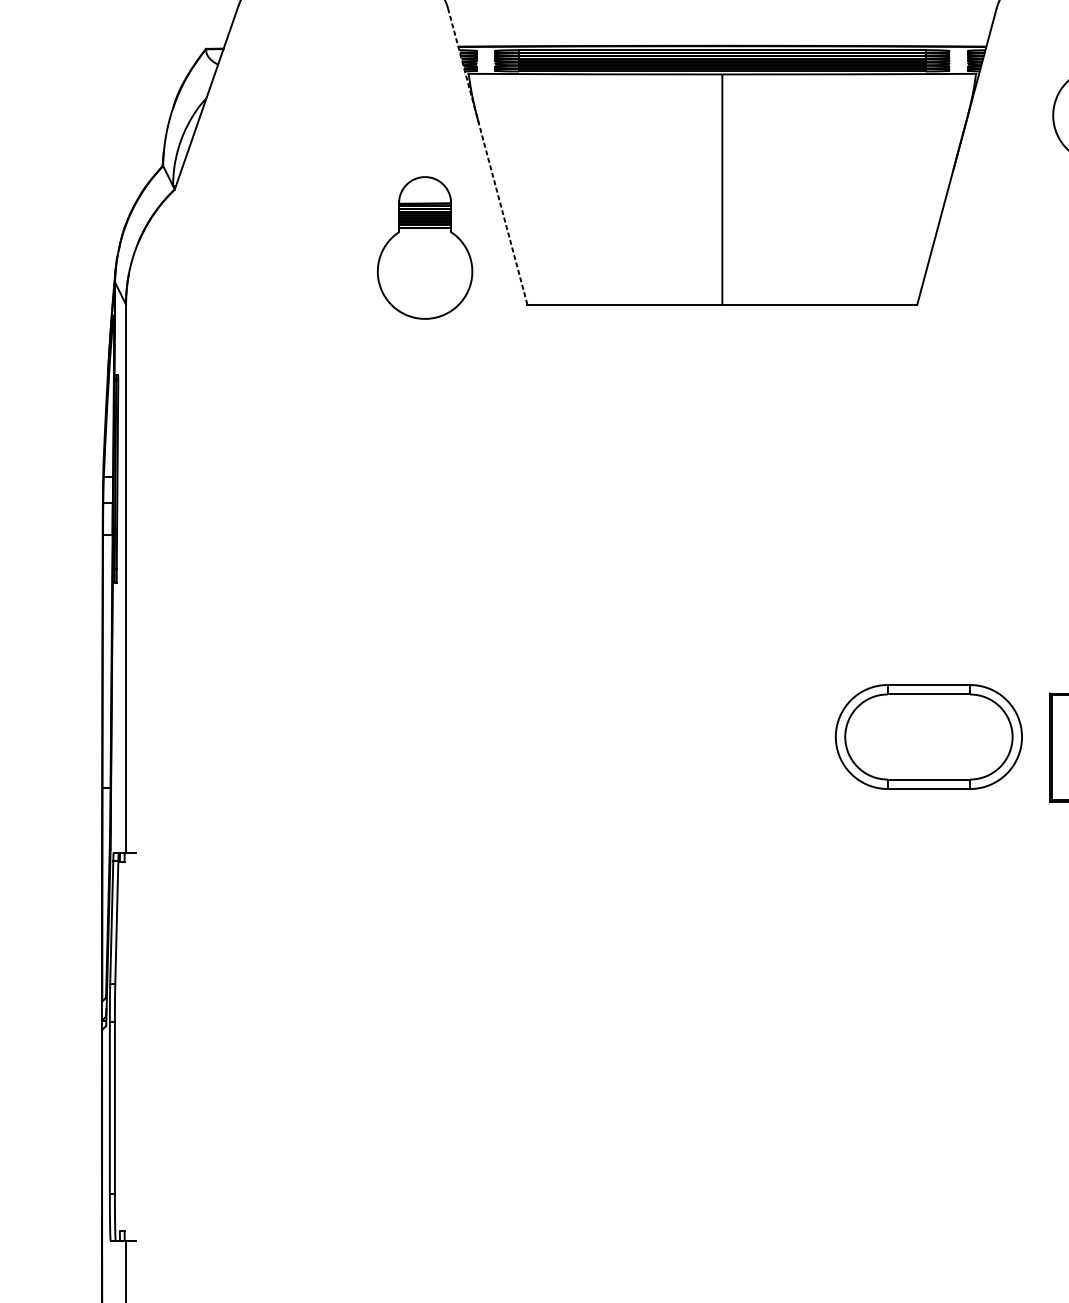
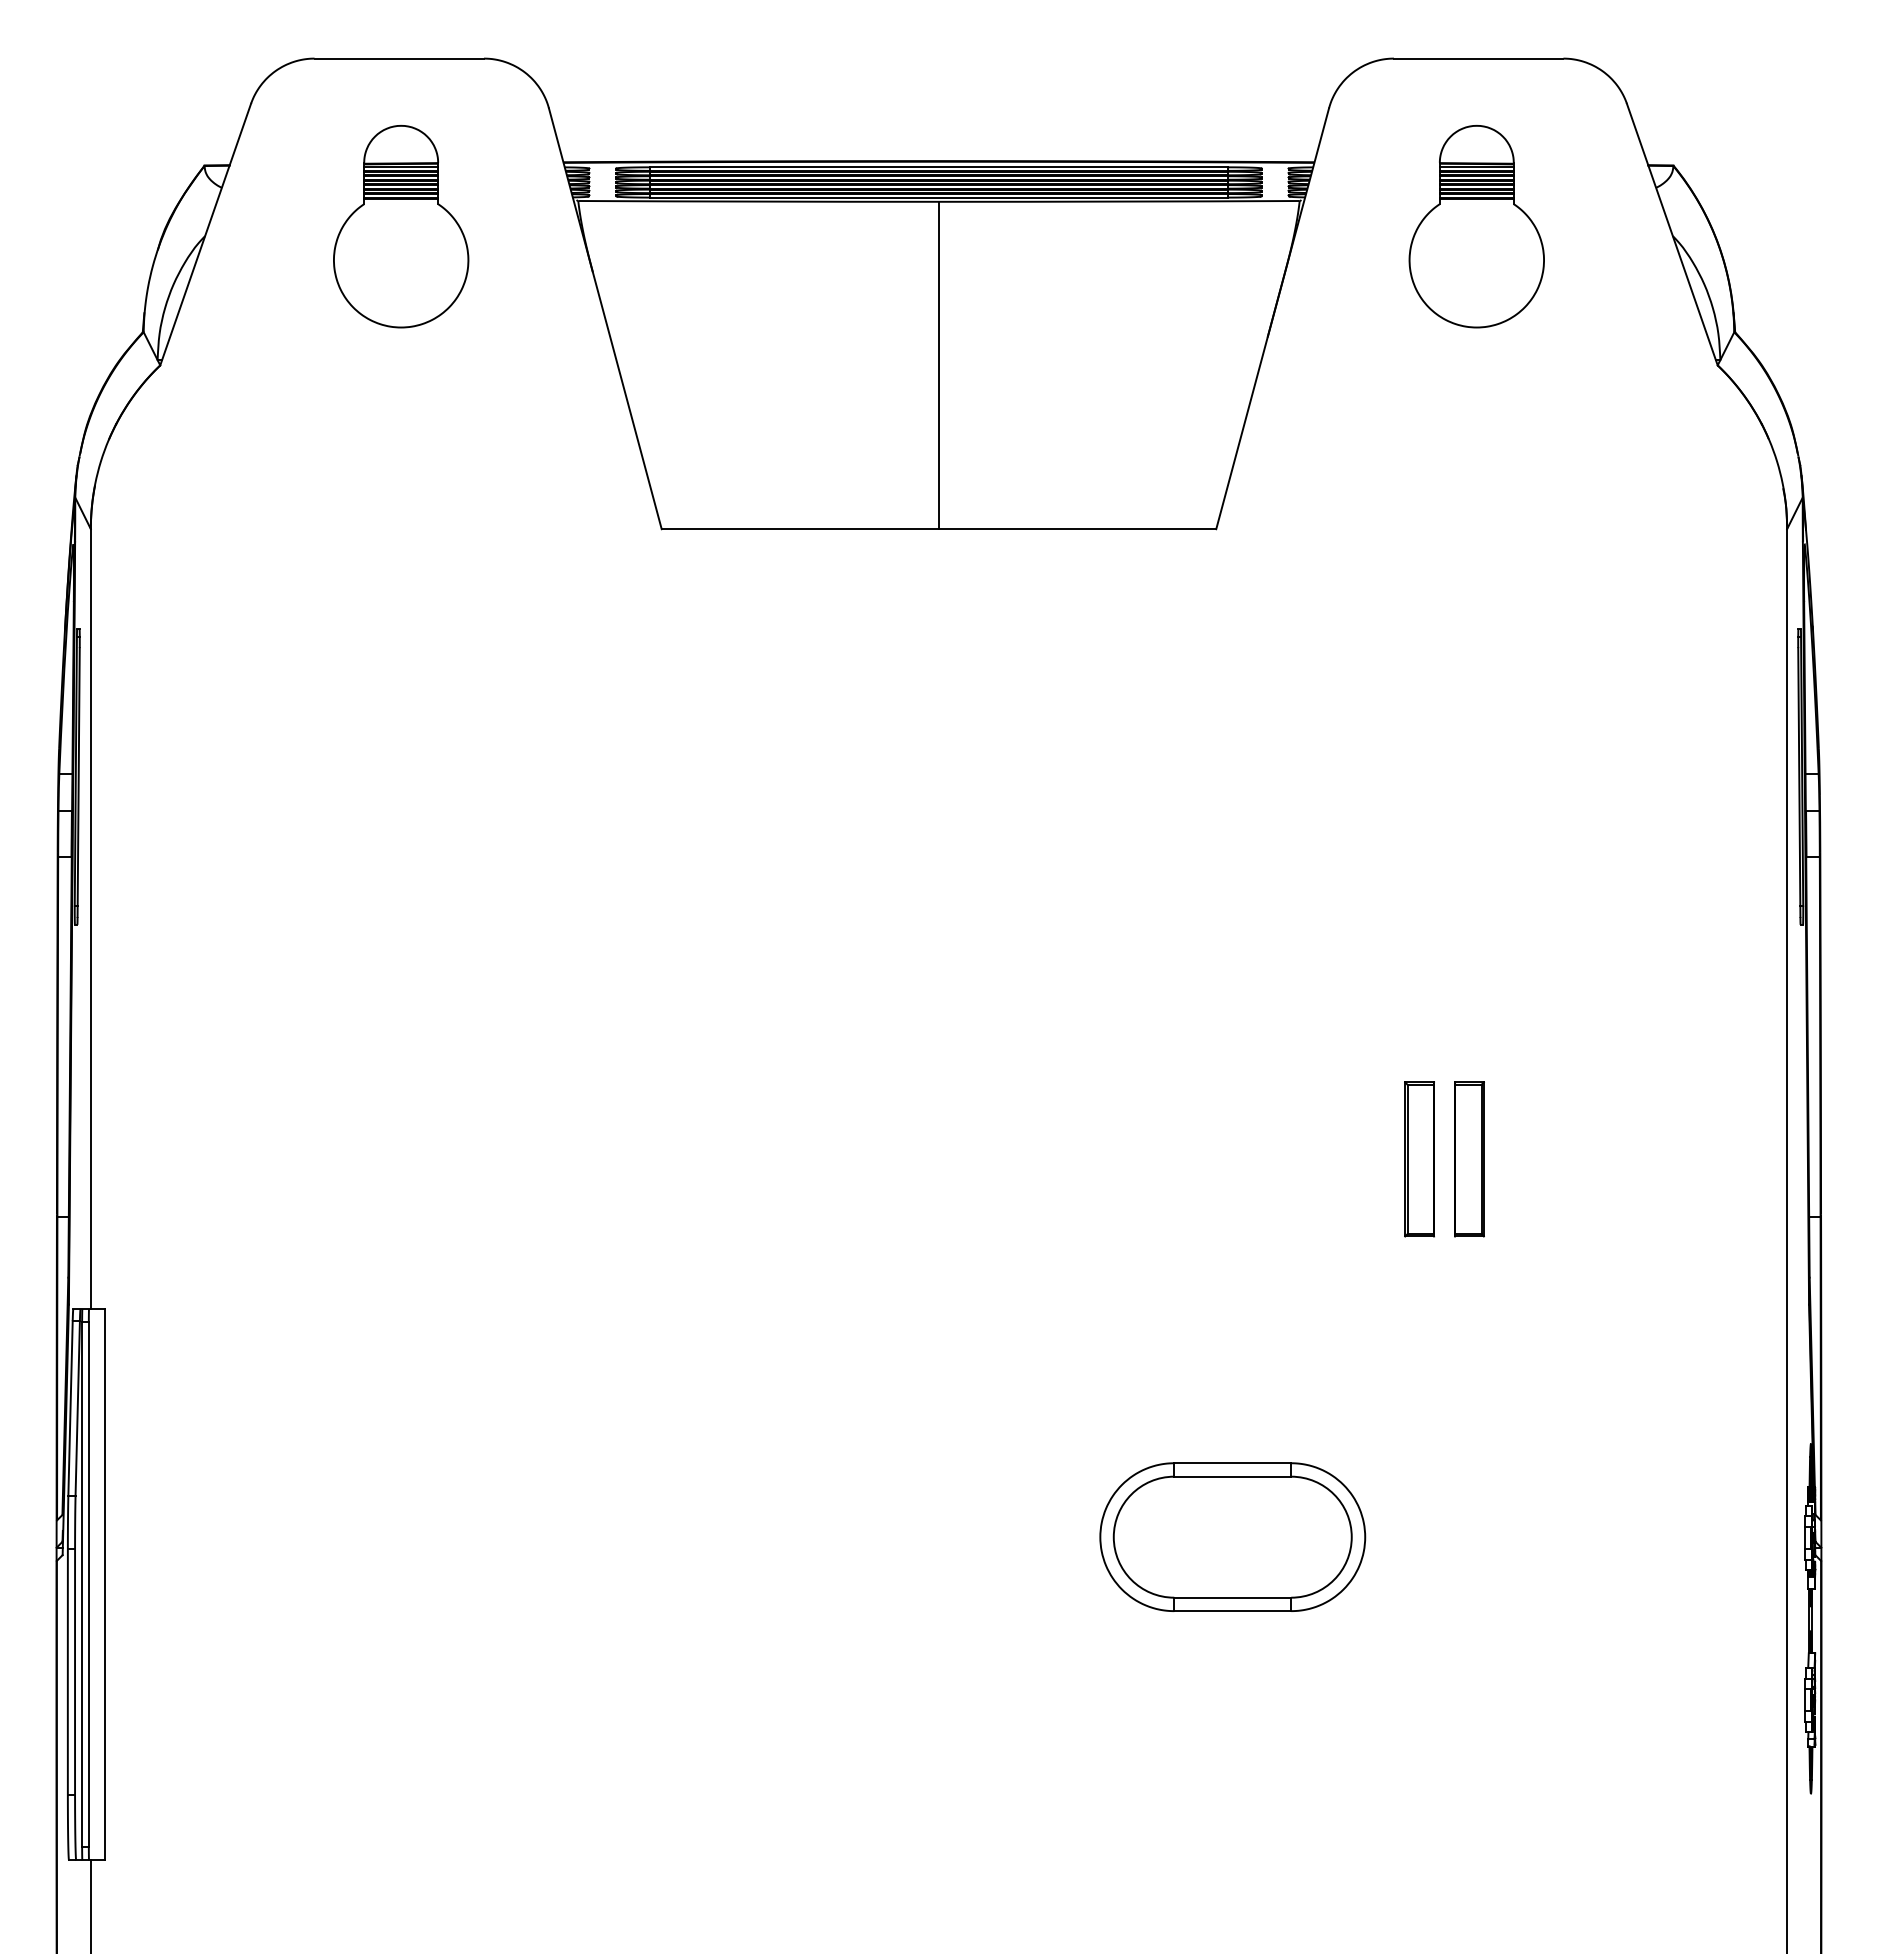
line: (487, 156) -> (605, 318), dashed -> solid
part: (425, 247) -> (401, 226), moved
part: (928, 736) -> (1232, 1536), moved
line: (120, 1046) -> (82, 1584), added
line: (124, 1046) -> (88, 1584), added
line: (135, 1046) -> (104, 1584), added

